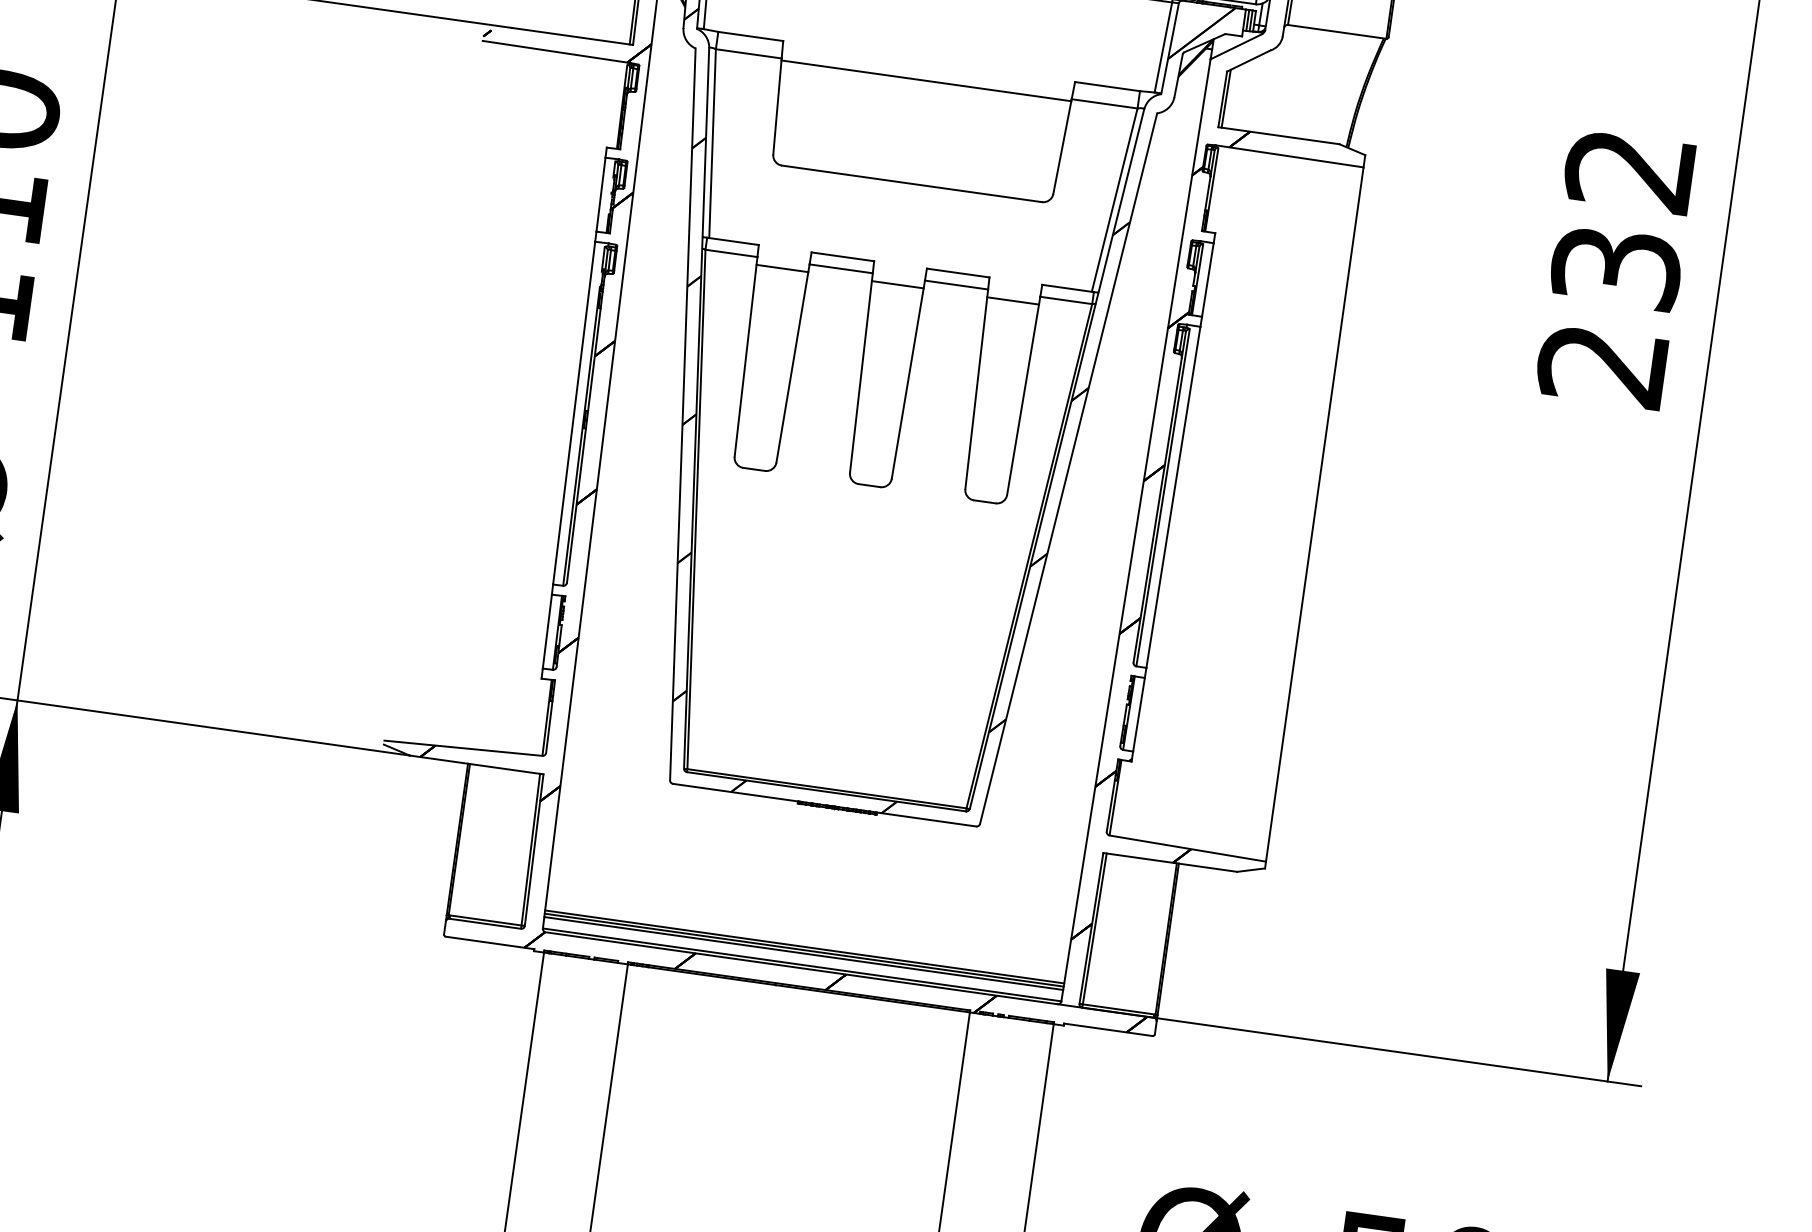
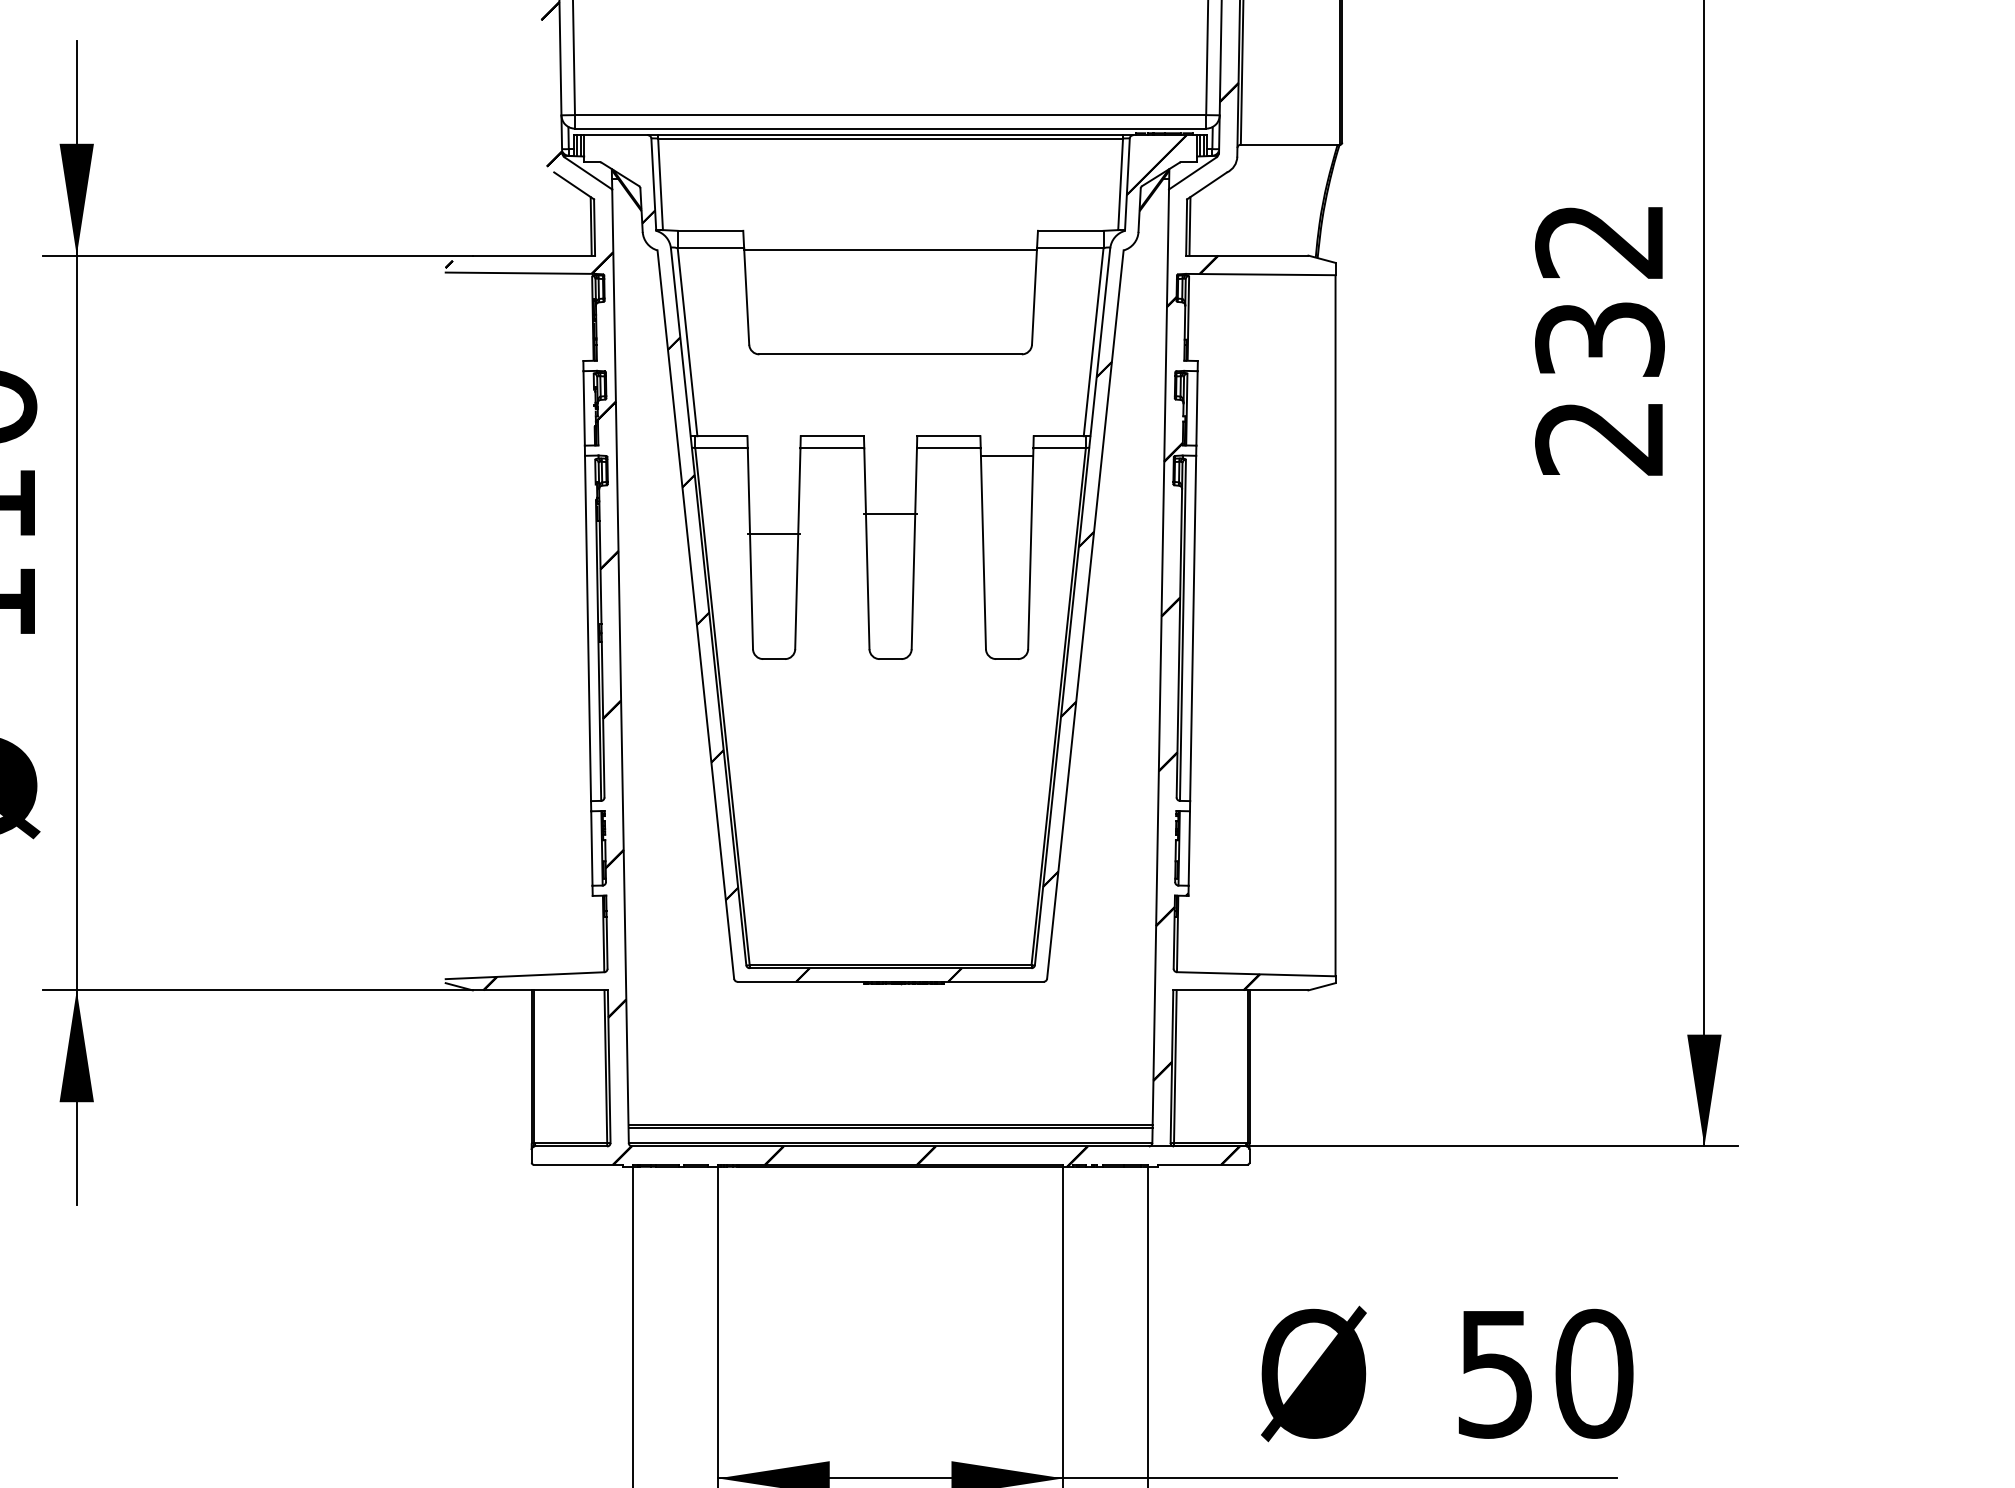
line: (782, 268) -> (774, 534), moved
line: (897, 284) -> (890, 514), moved
line: (803, 953) -> (890, 1131), removed

